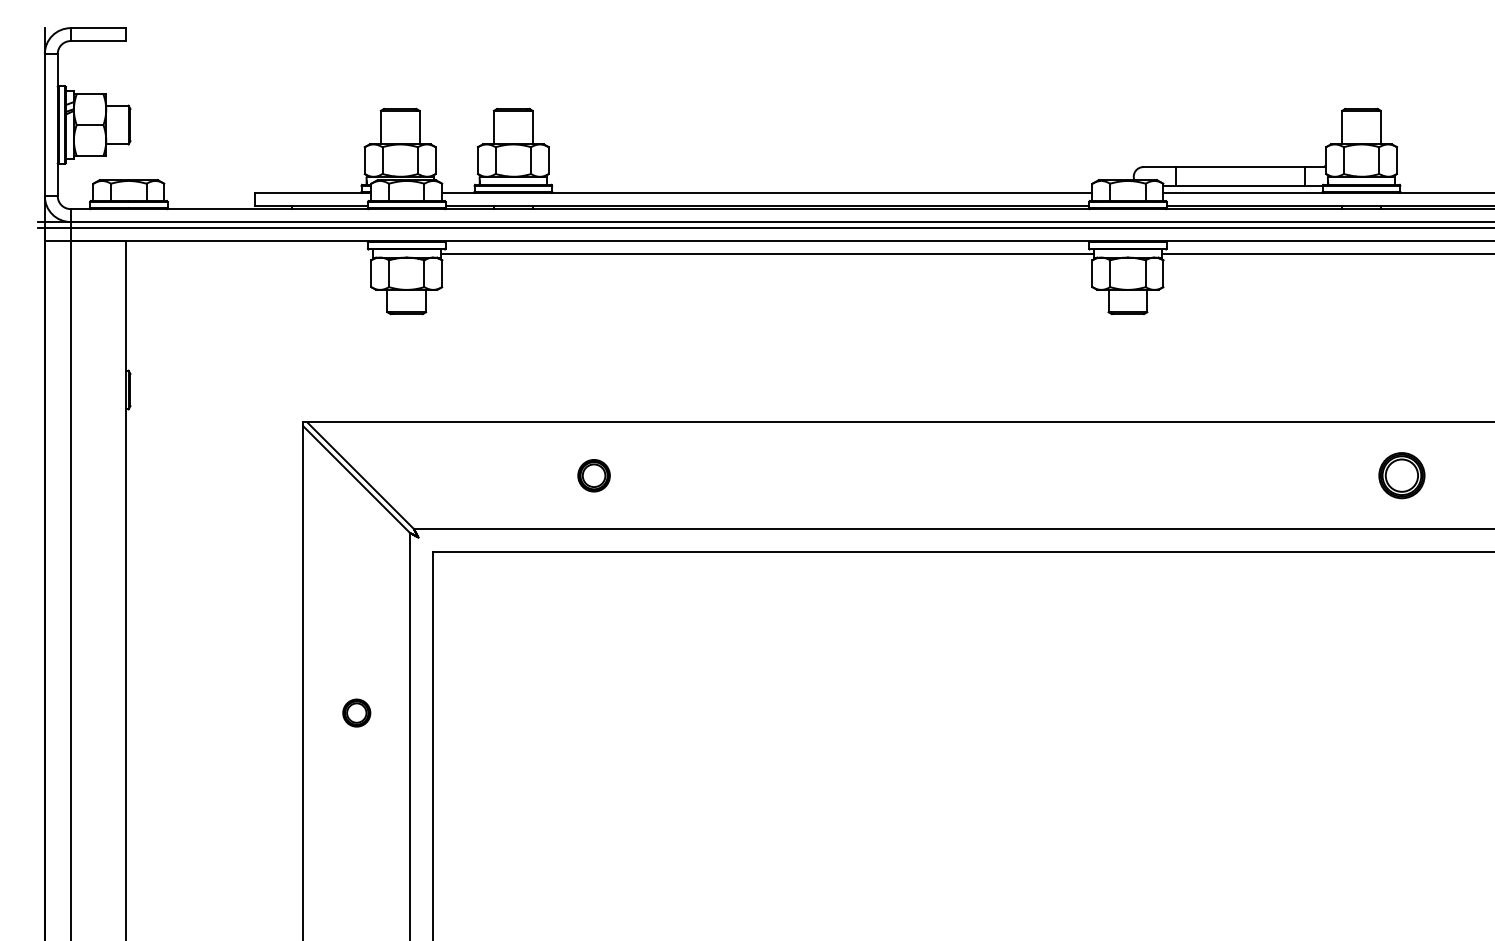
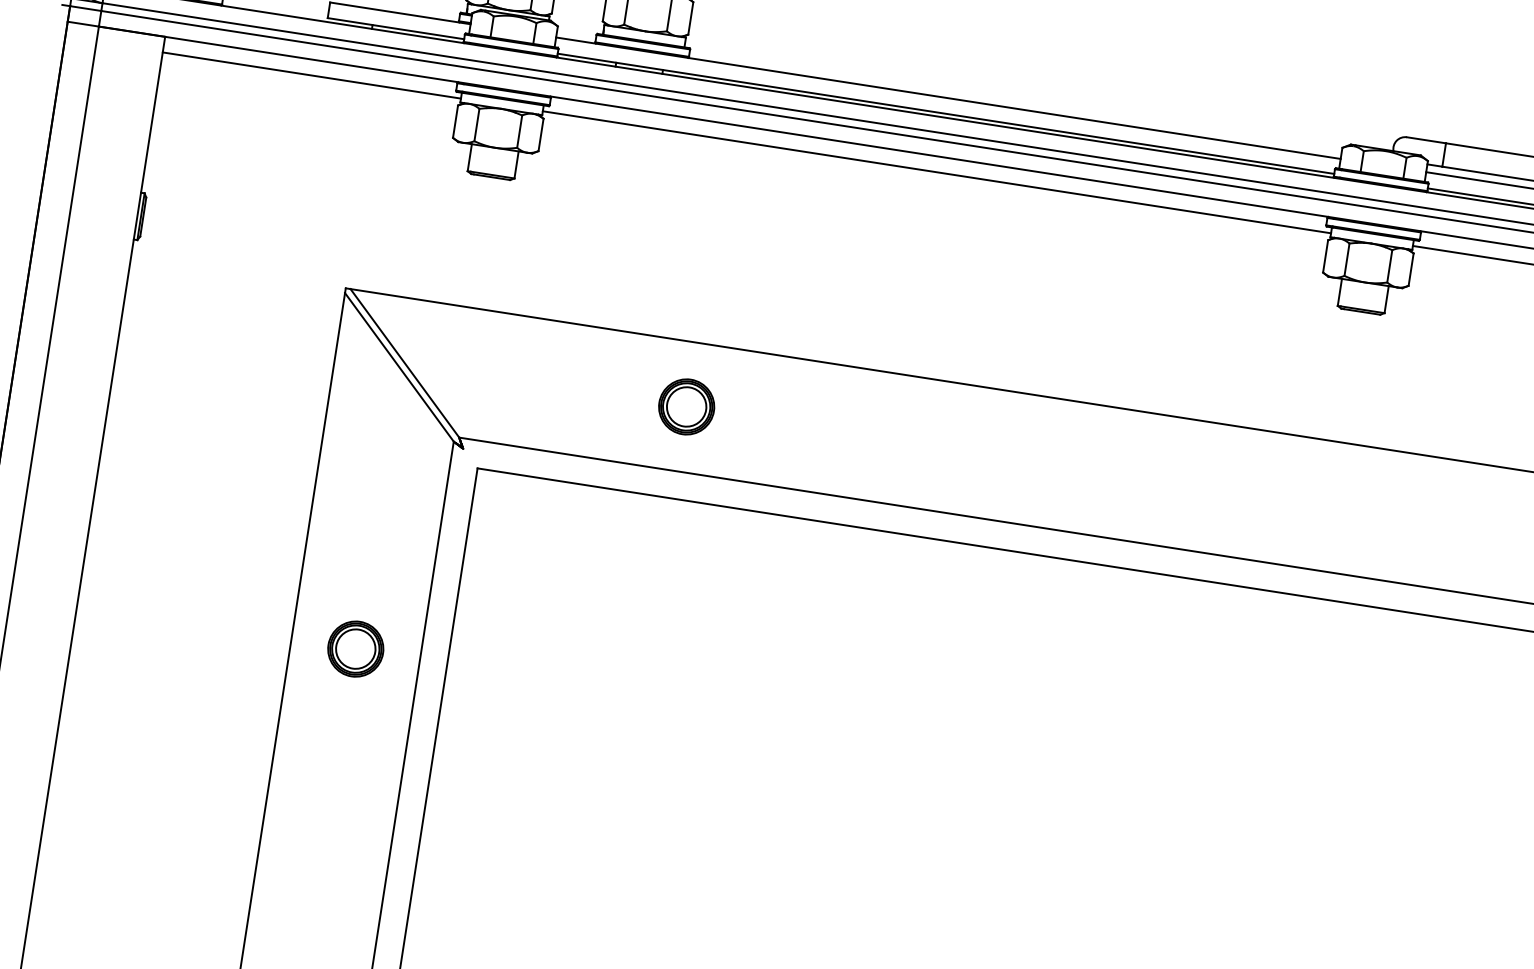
line: (248, 254) -> (310, 75), added
part: (593, 475) -> (685, 406), size x1.43
part: (356, 712) -> (355, 648), size x1.67

